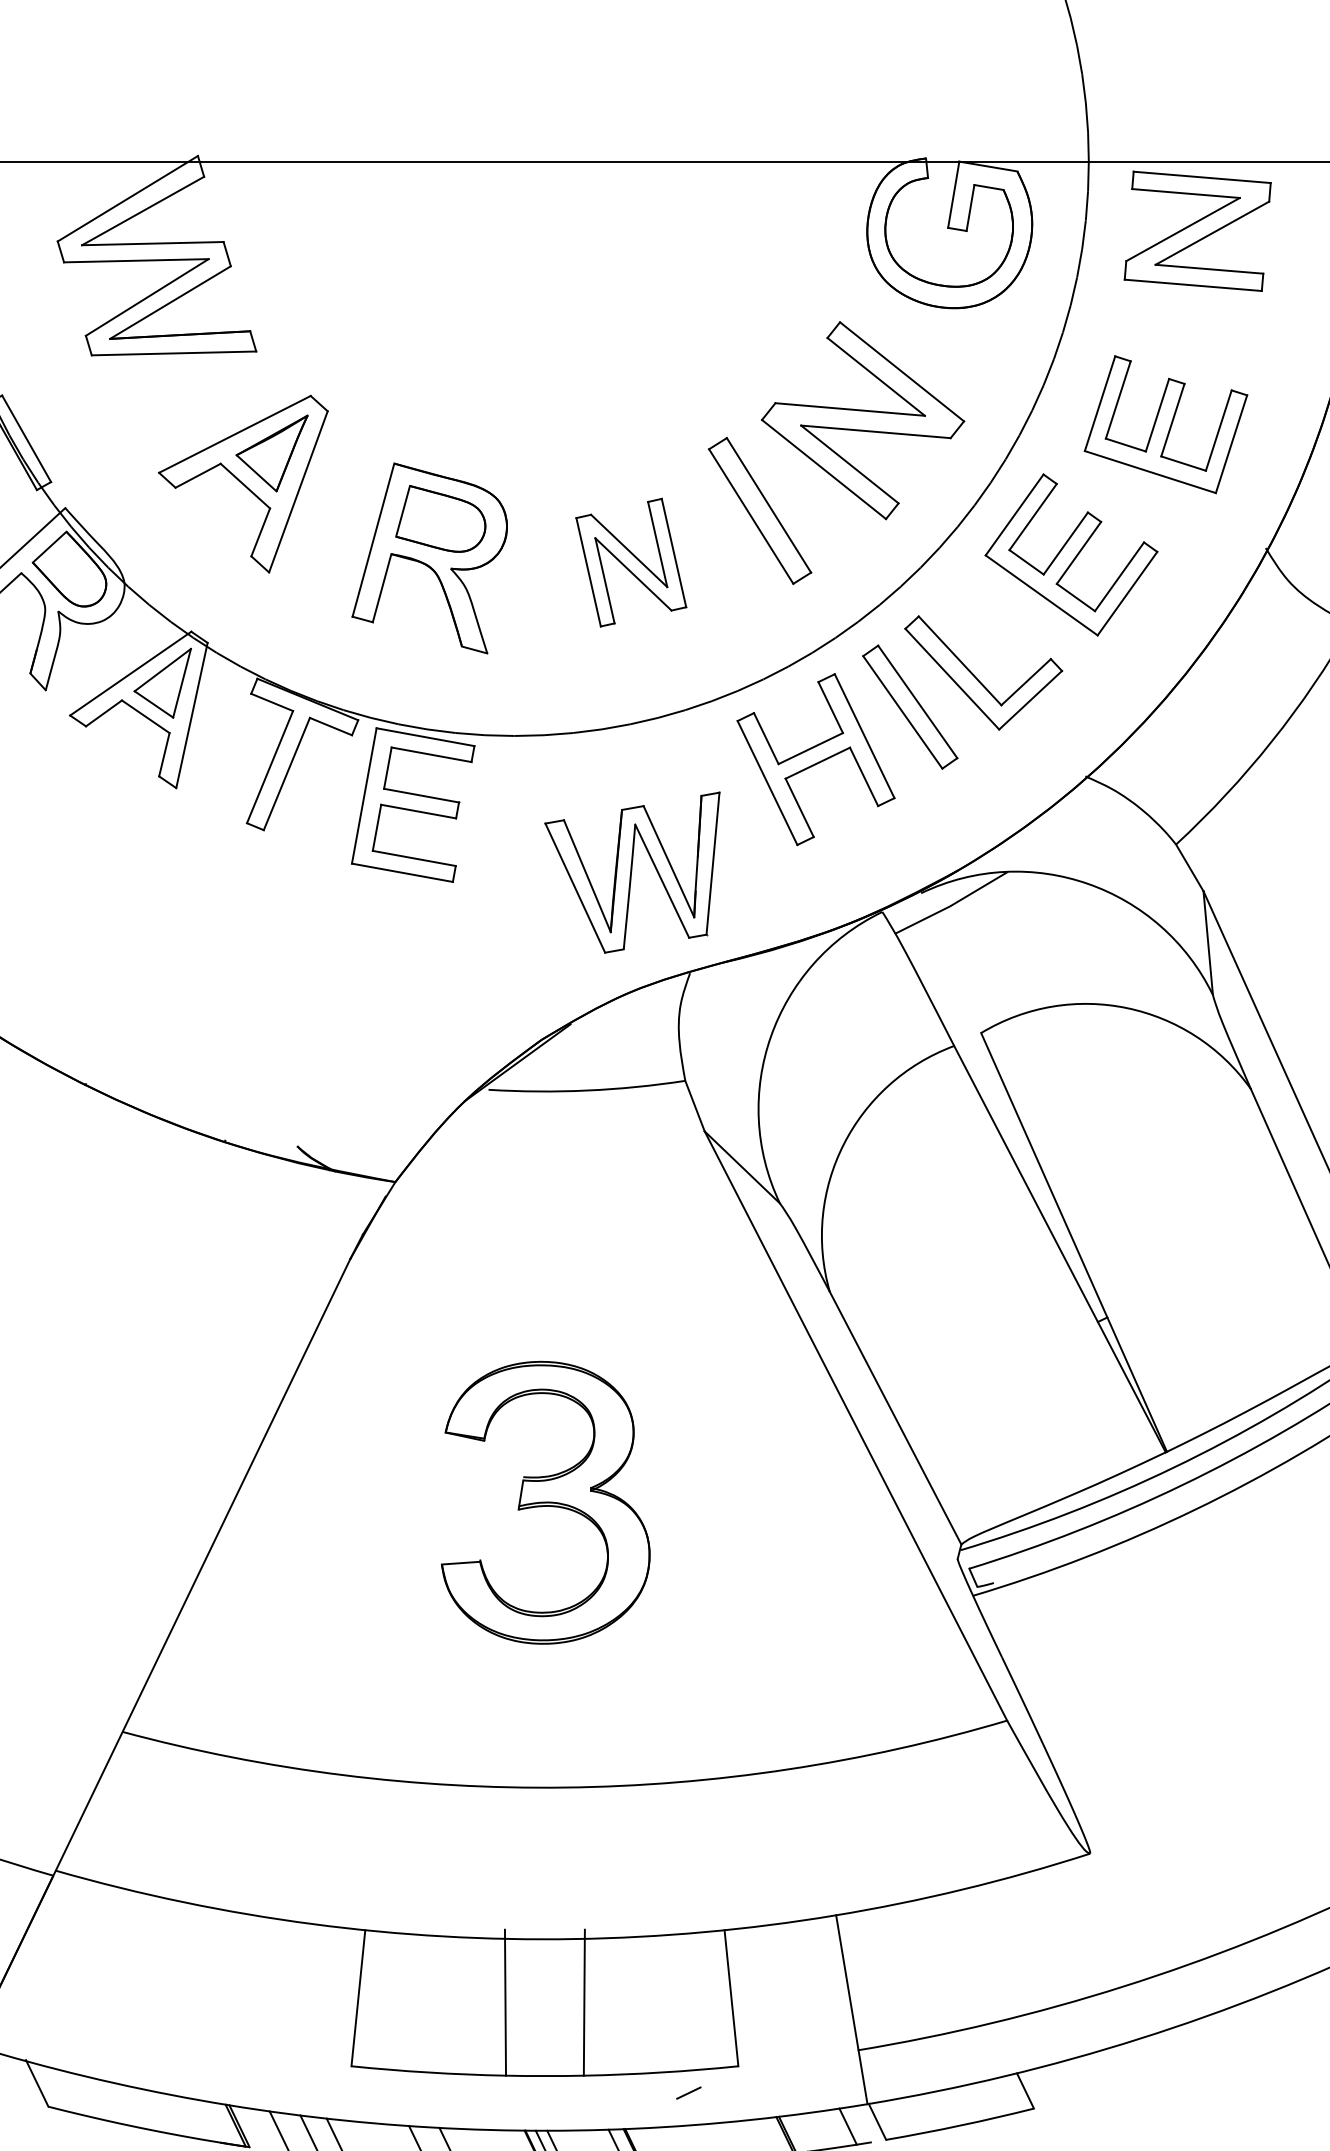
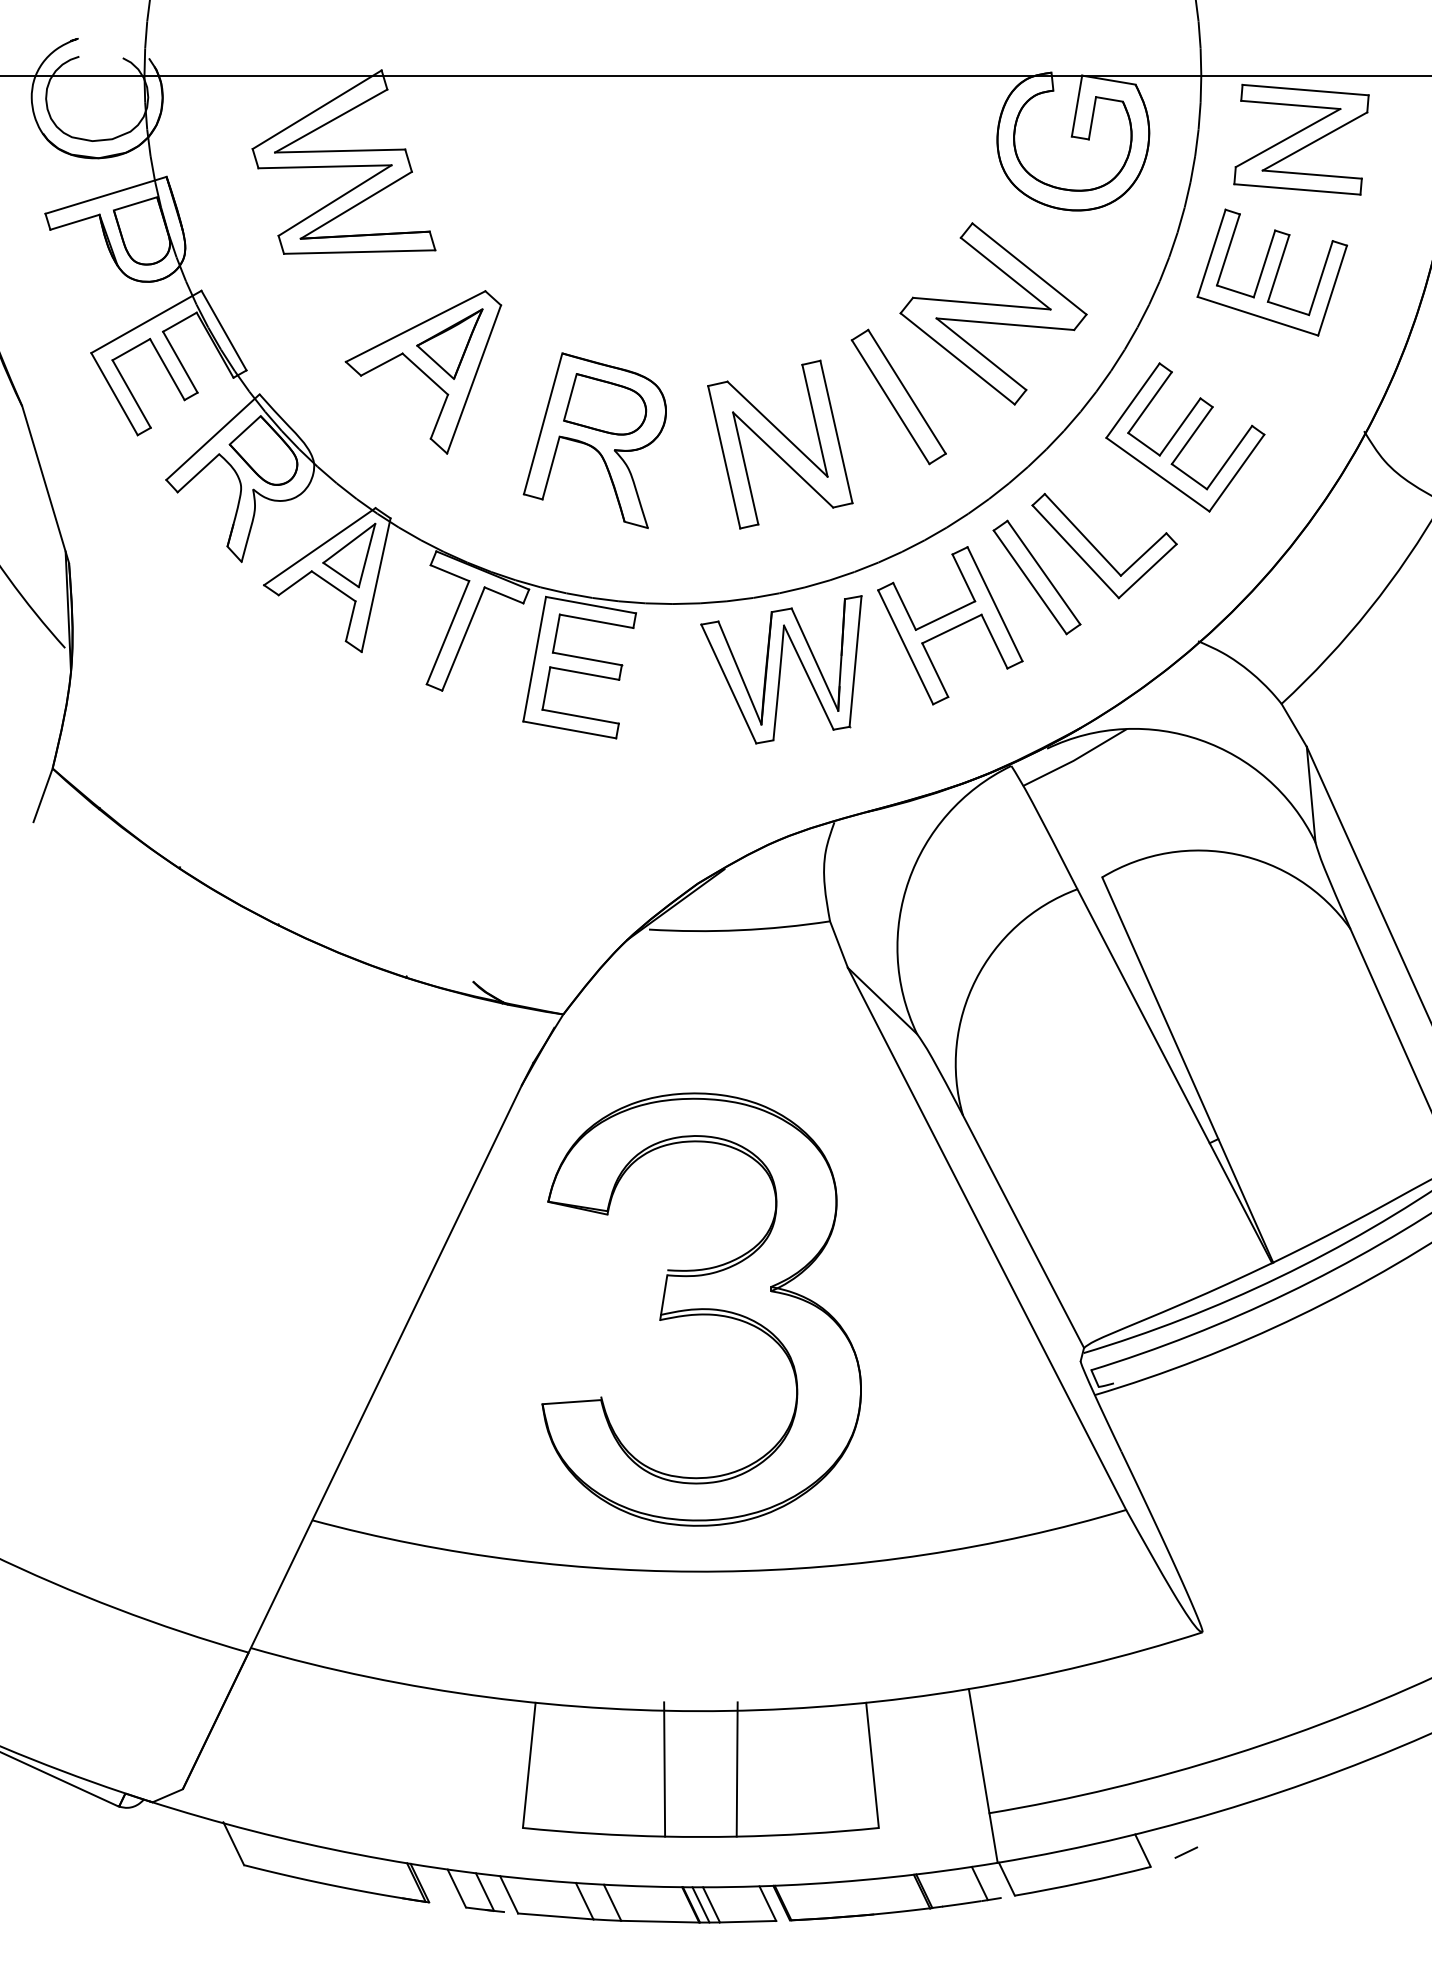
part: (1166, 424) -> (1272, 272), moved
part: (631, 562) -> (780, 444), size x1.43
part: (632, 872) -> (781, 669), moved
part: (545, 1502) -> (701, 1309), size x1.67
line: (689, 2092) -> (1186, 1852), moved

